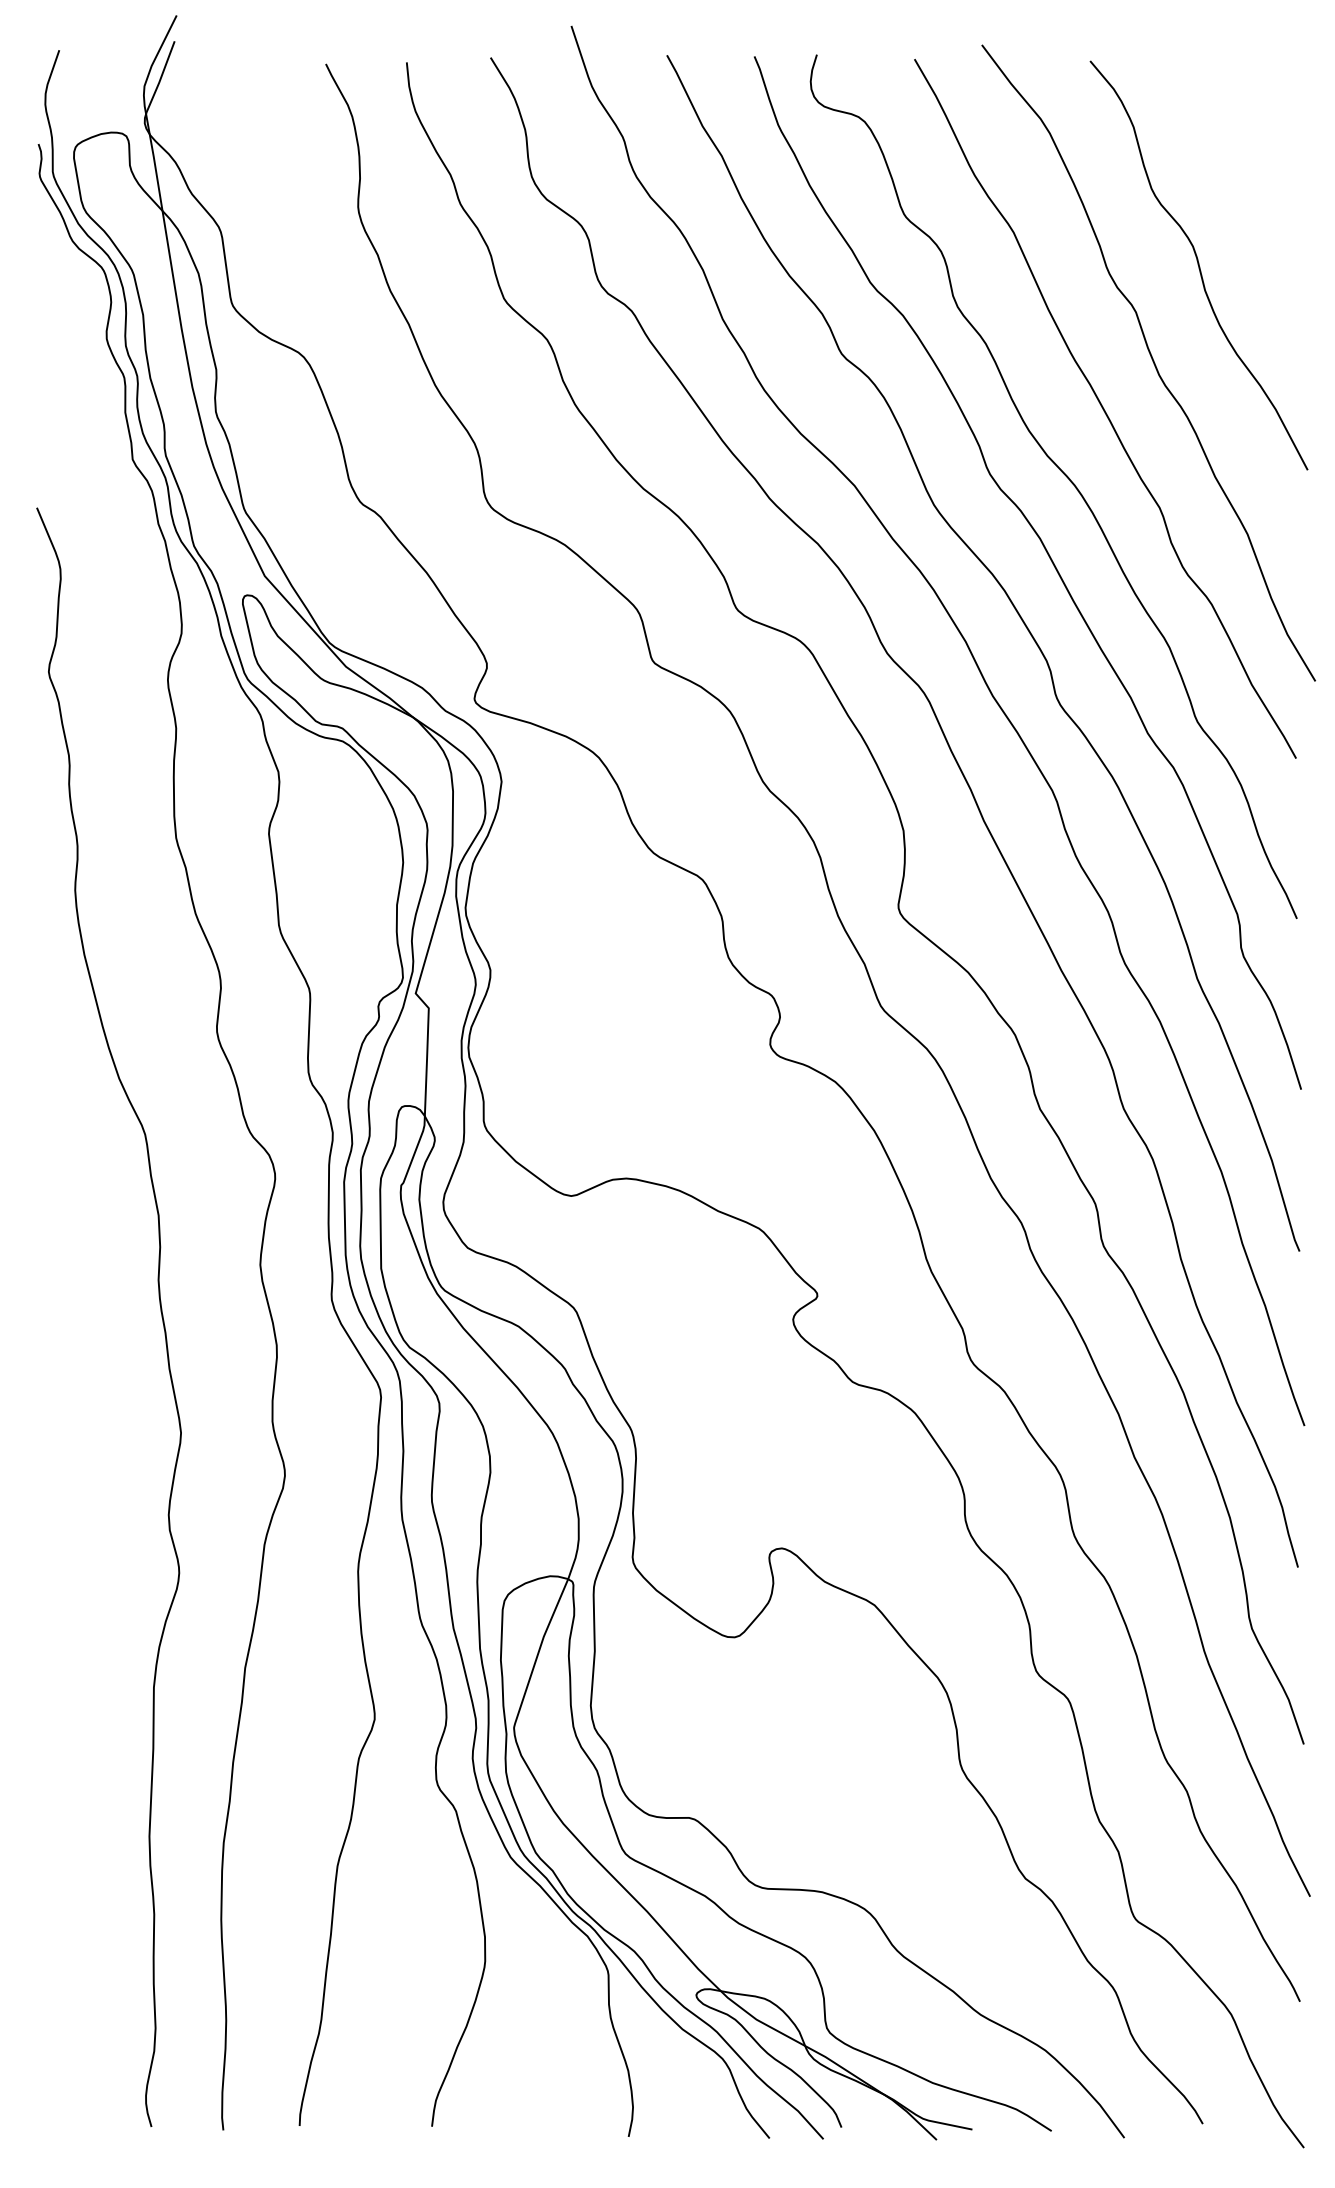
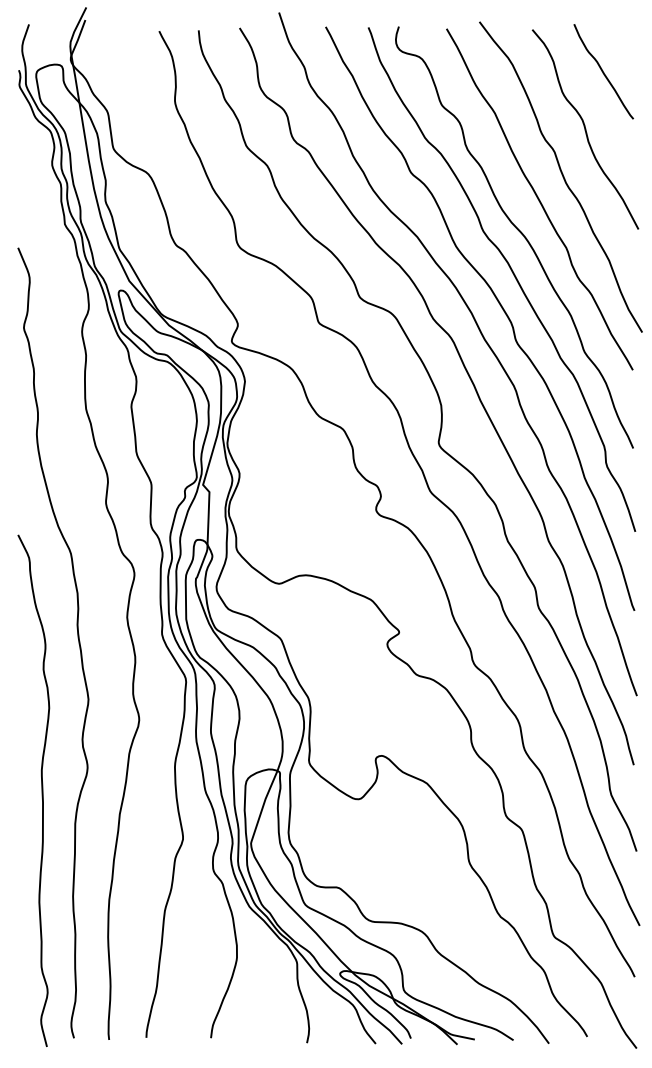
curve: (1235, 146) -> (603, 71), added
curve: (84, 1619) -> (41, 790), added

